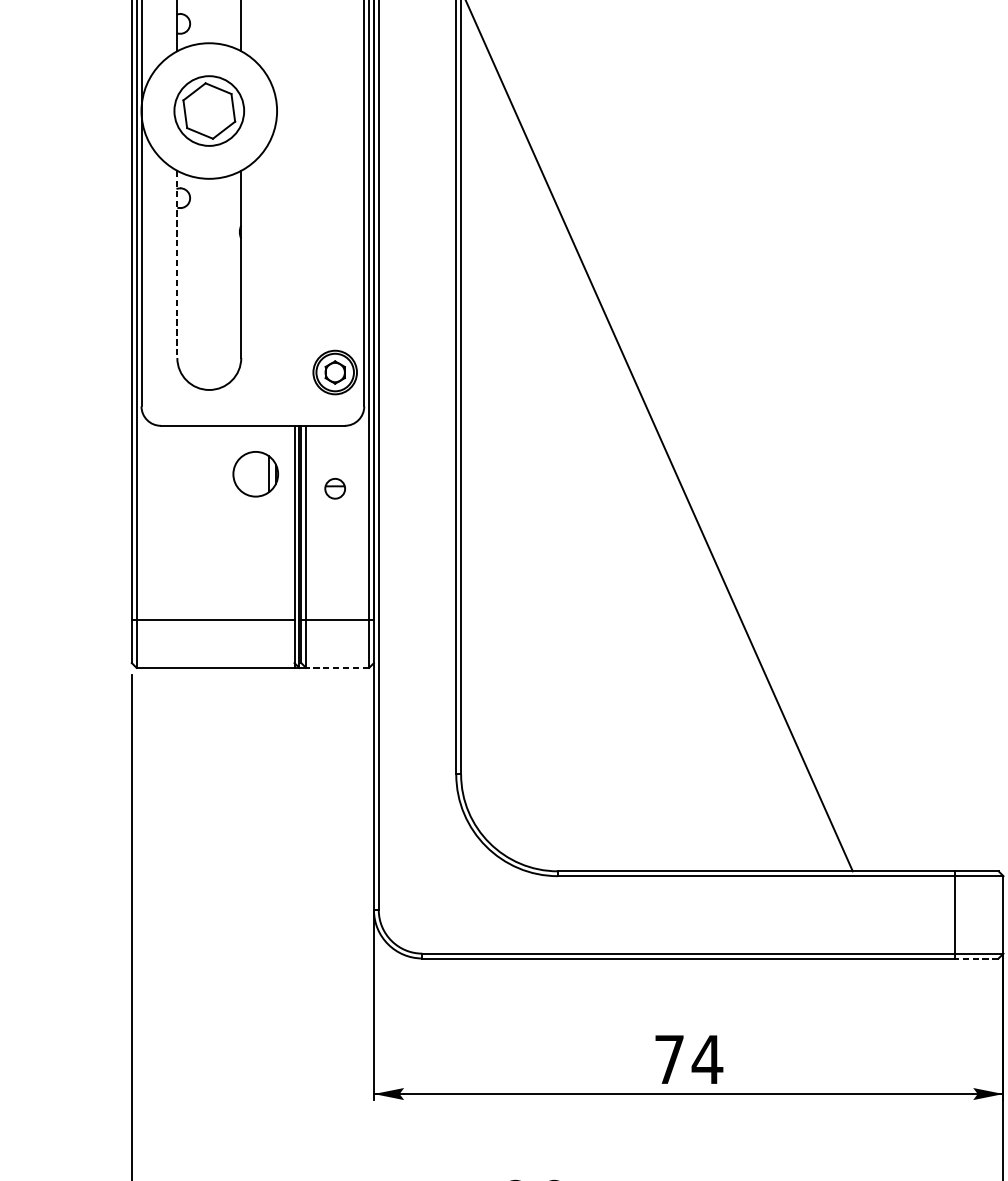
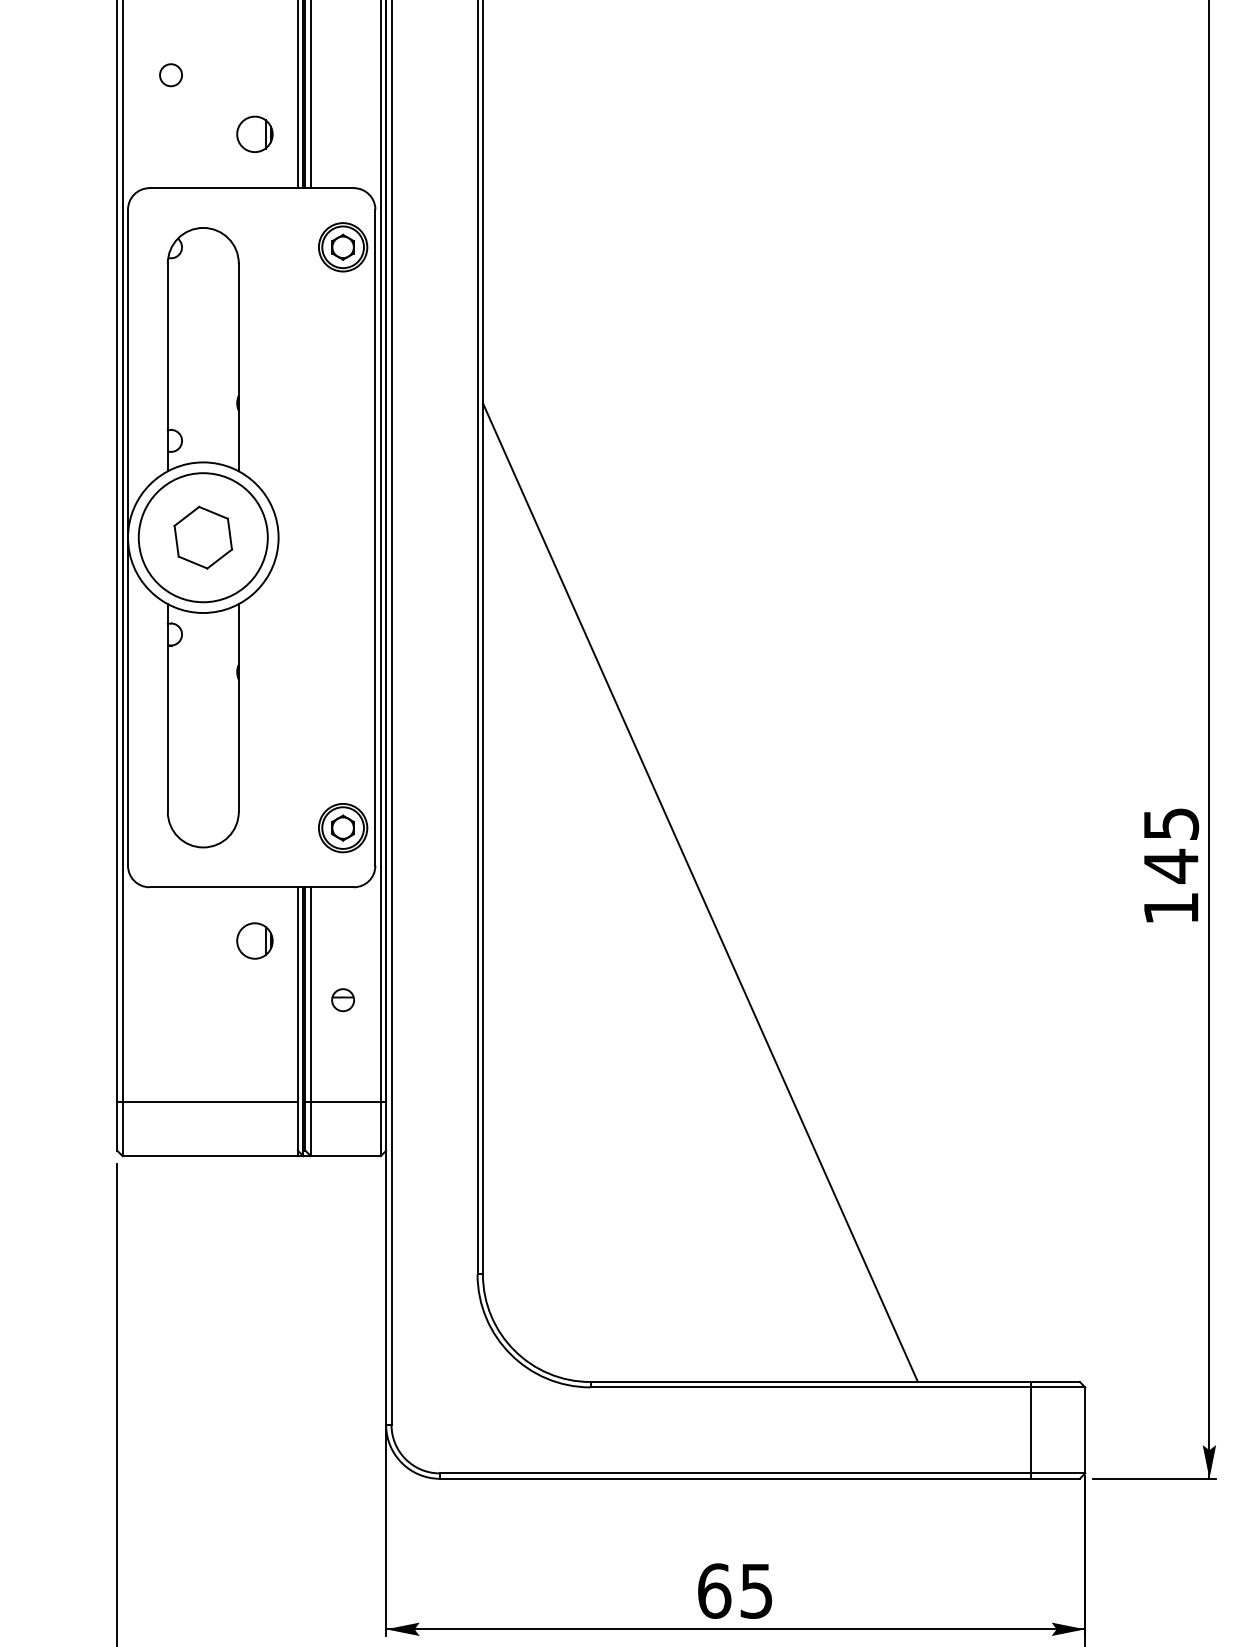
circle: (208, 110) -> (202, 537), size x1.67
line: (177, 264) -> (167, 708), dashed -> solid
part: (255, 473) -> (254, 940), size x0.71
part: (334, 489) -> (342, 1000), moved
line: (337, 668) -> (345, 1156), dashed -> solid
line: (976, 958) -> (1055, 1478), dashed -> solid
text: (689, 1059) -> (736, 1590), 74 -> 65

